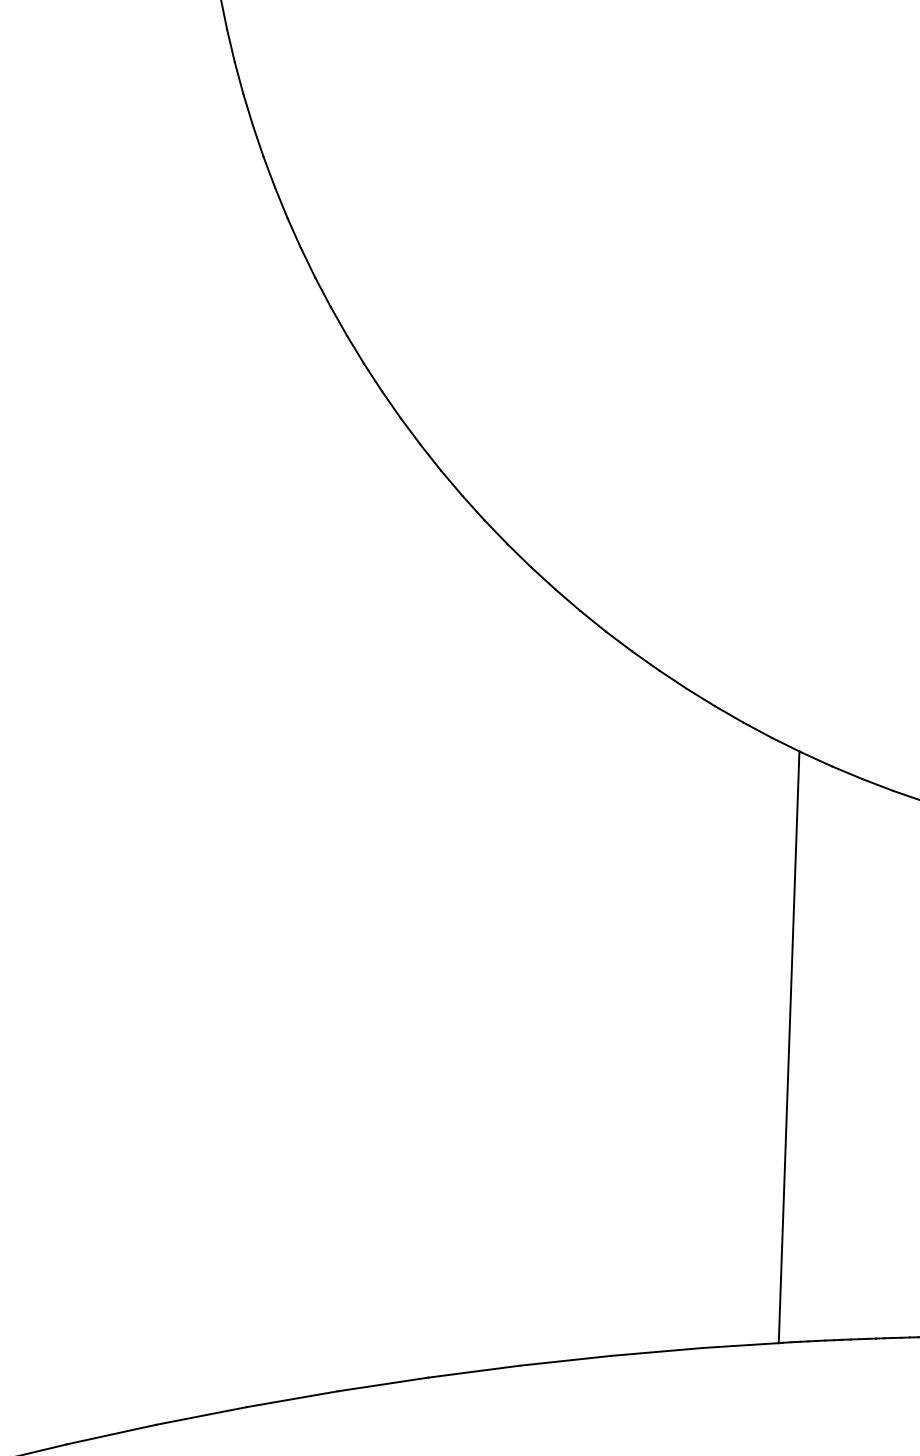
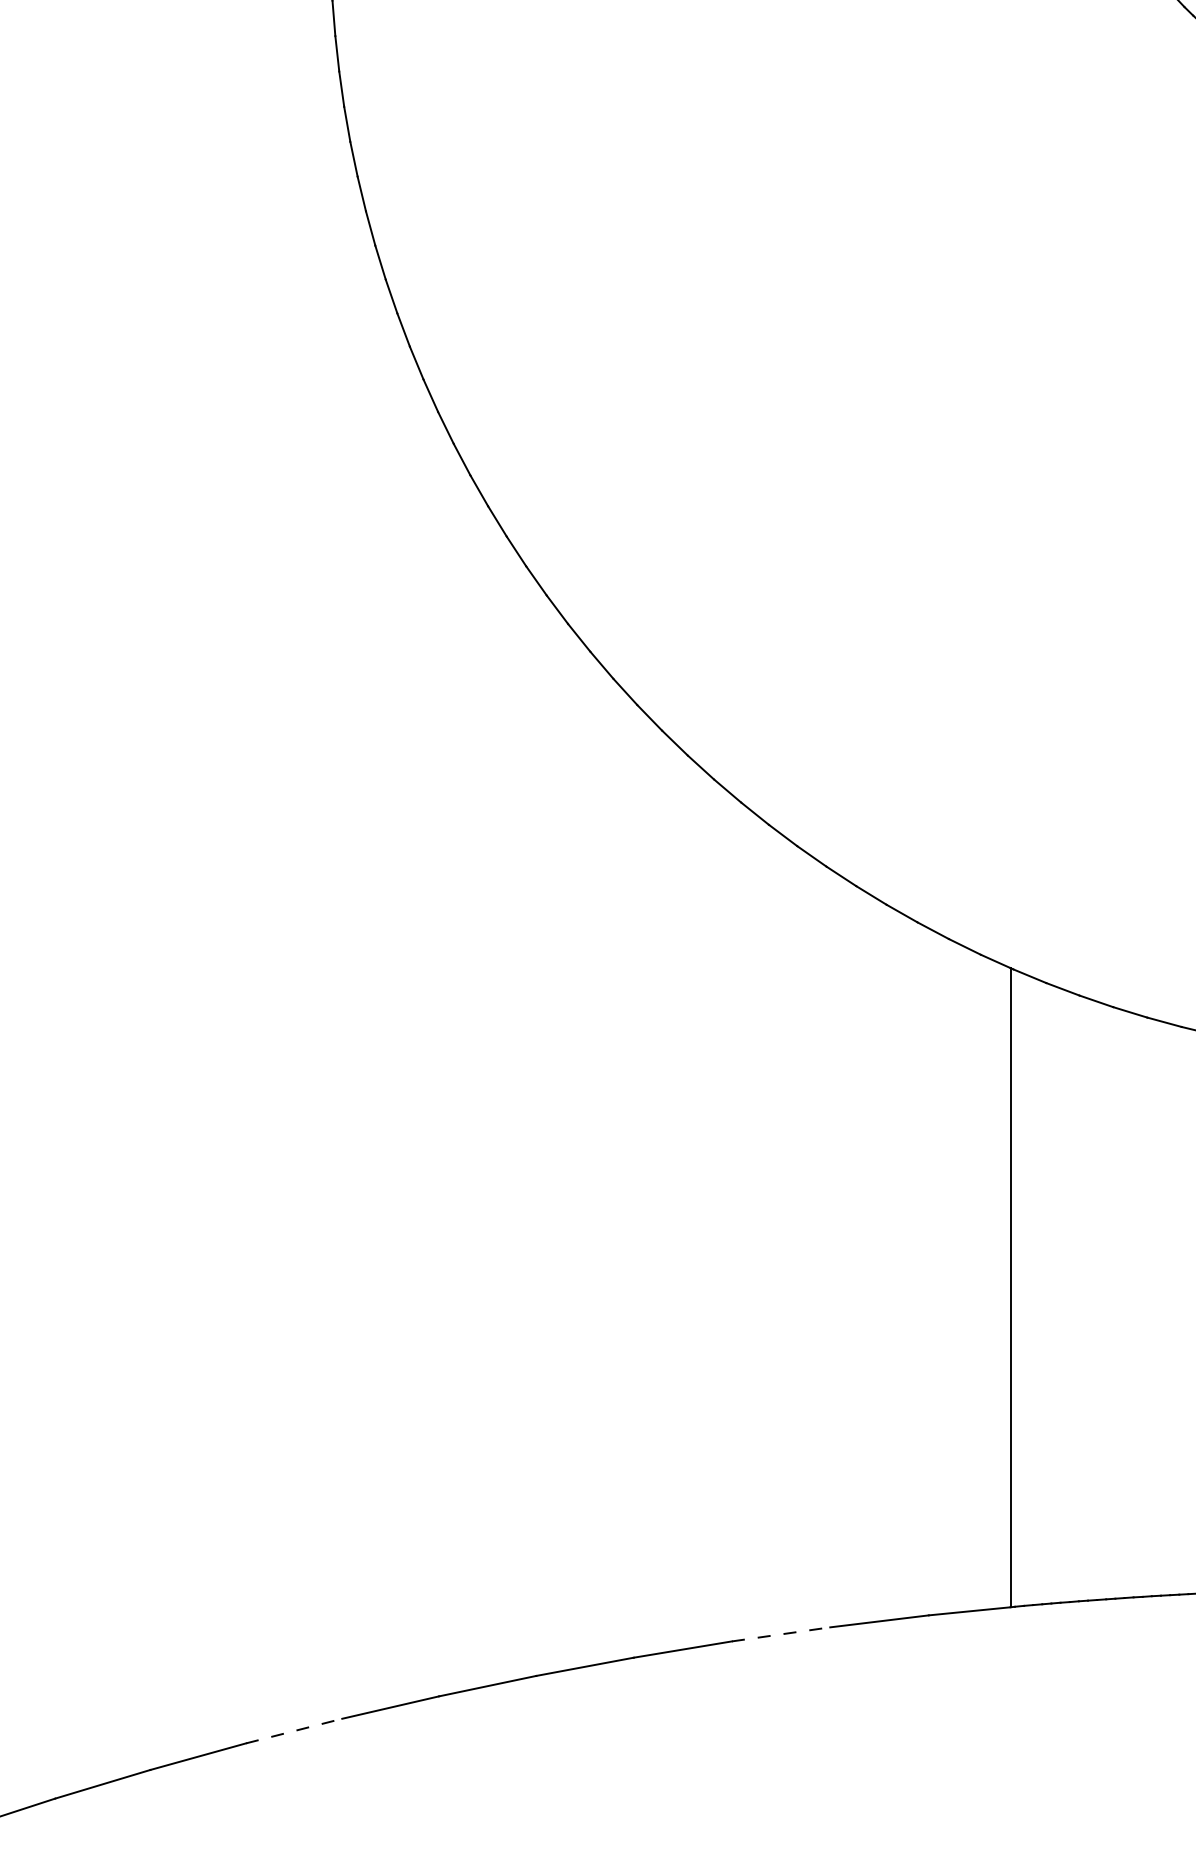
line: (565, 1360) -> (781, 1634), solid -> dashed
line: (111, 1434) -> (294, 1731), solid -> dashed

